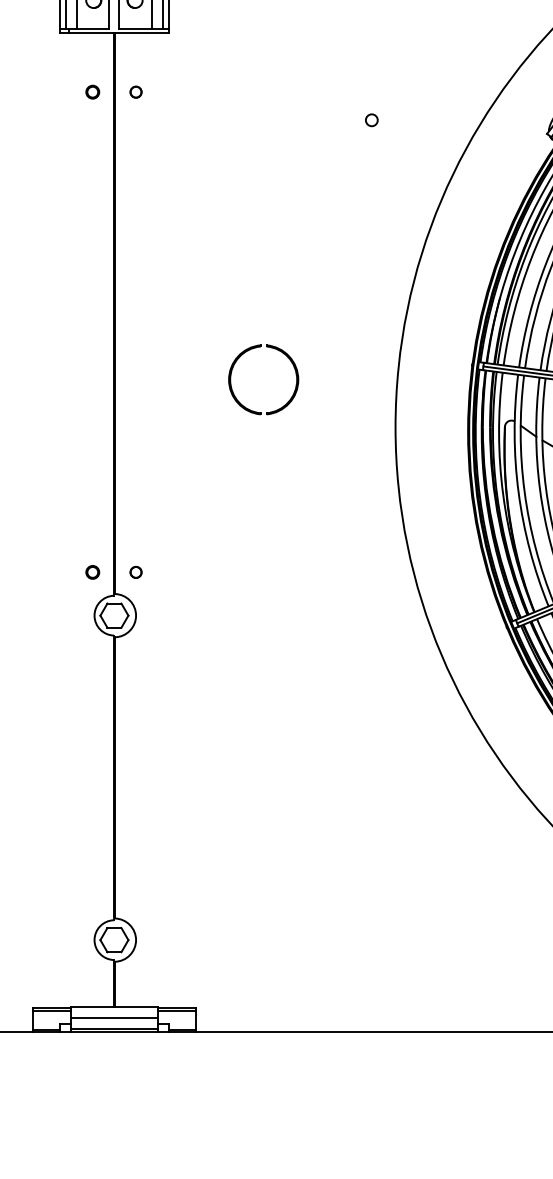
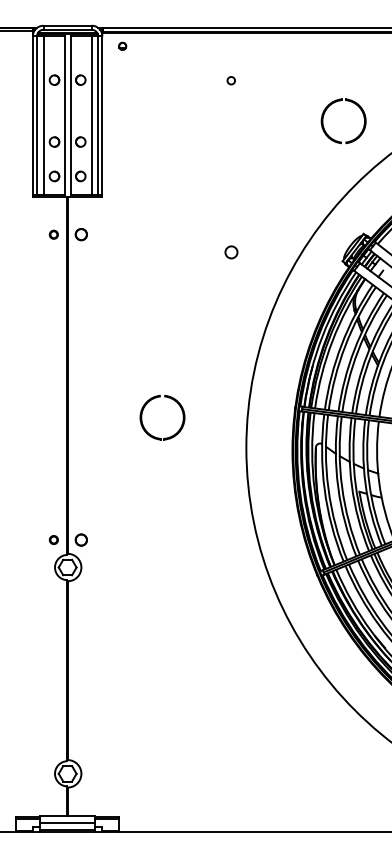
part: (136, 91) -> (81, 234), size x1.6
circle: (370, 120) -> (230, 252), size x1.6
part: (136, 571) -> (81, 539), size x1.6

